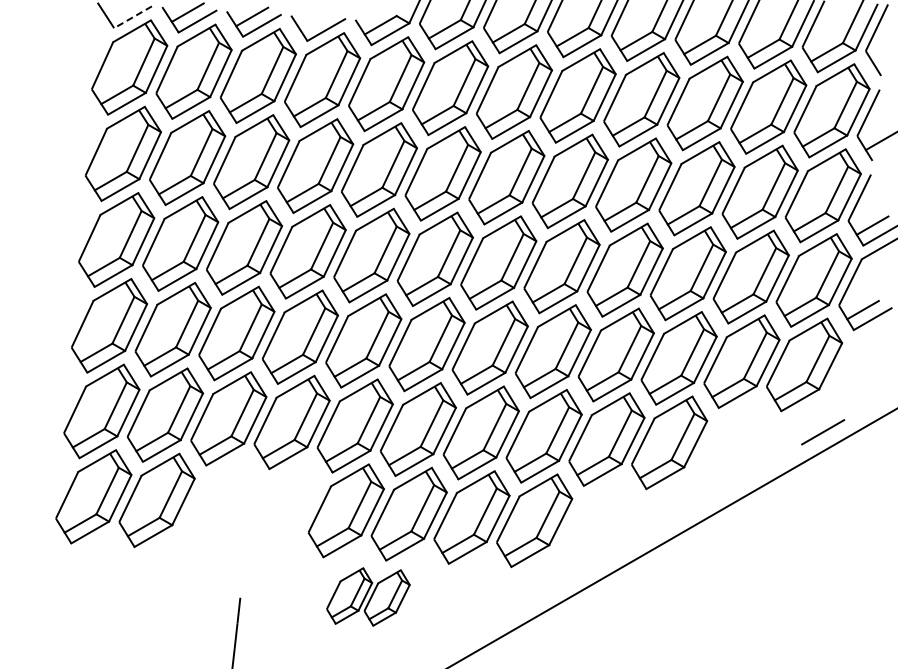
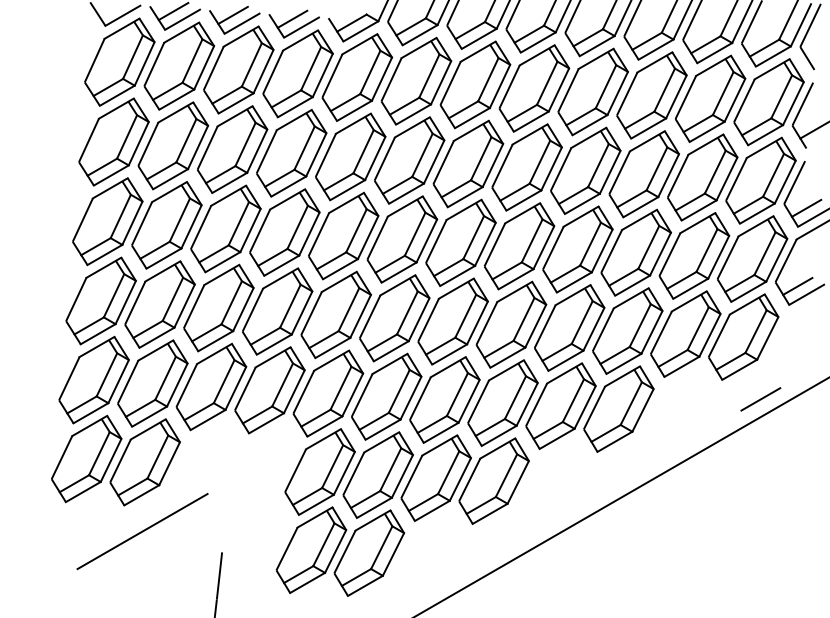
line: (133, 17) -> (123, 15), dashed -> solid
line: (316, 20) -> (292, 18), added
line: (154, 575) -> (142, 531), added
part: (368, 596) -> (340, 551), size x1.67

